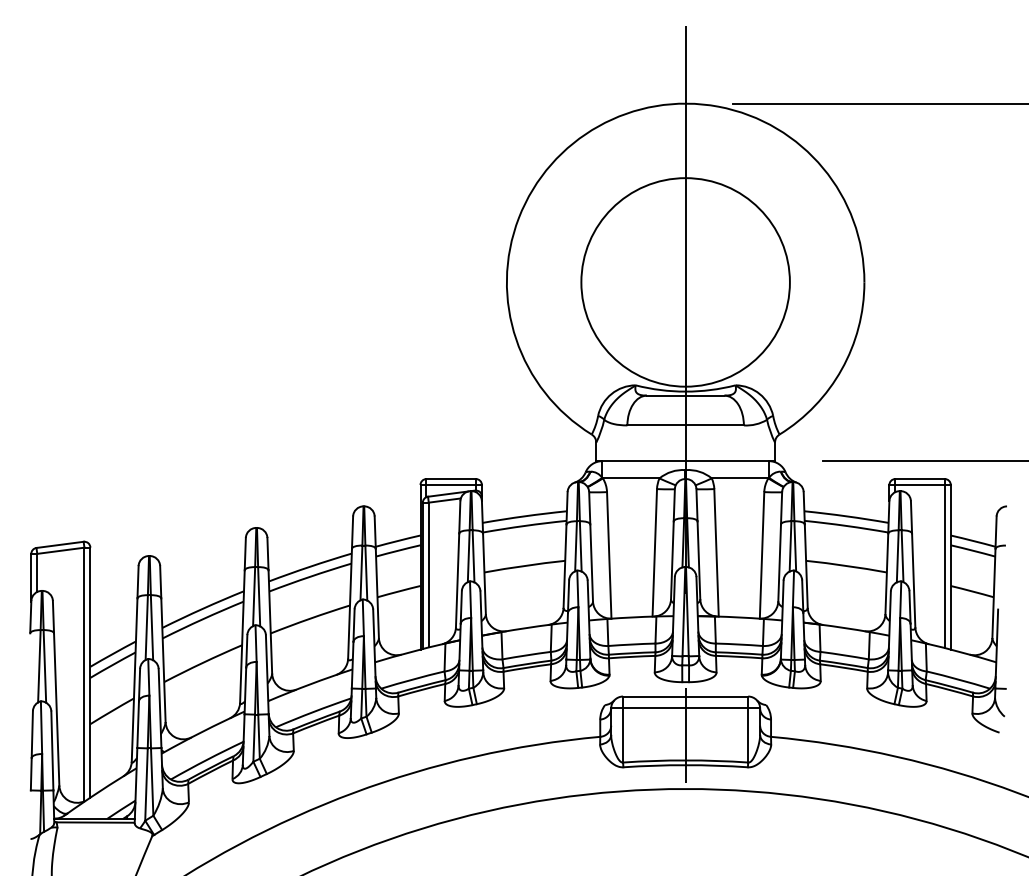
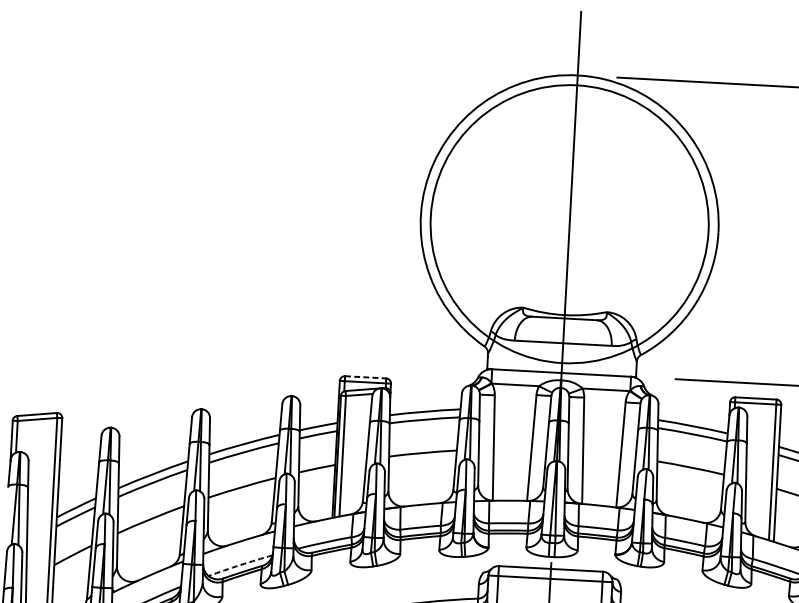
circle: (685, 282) -> (569, 224), size x1.6
line: (451, 479) -> (365, 377), solid -> dashed
arc: (313, 712) -> (240, 565), solid -> dashed

